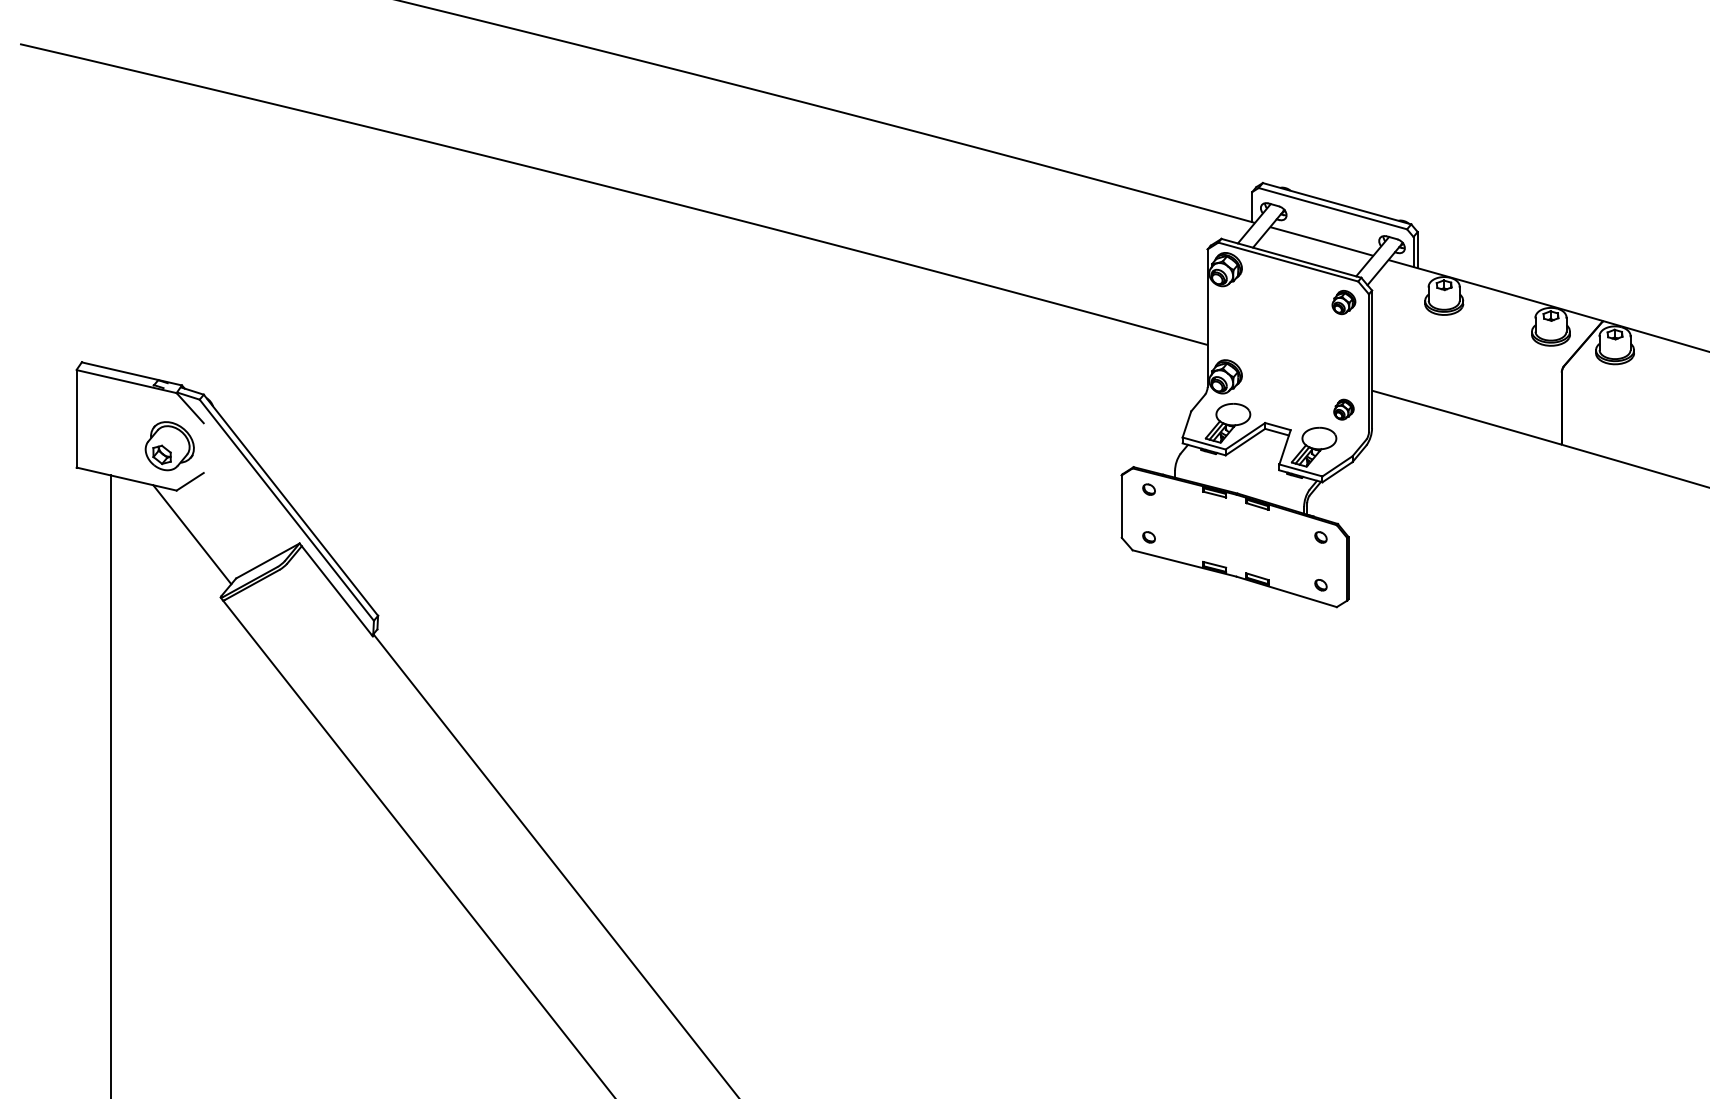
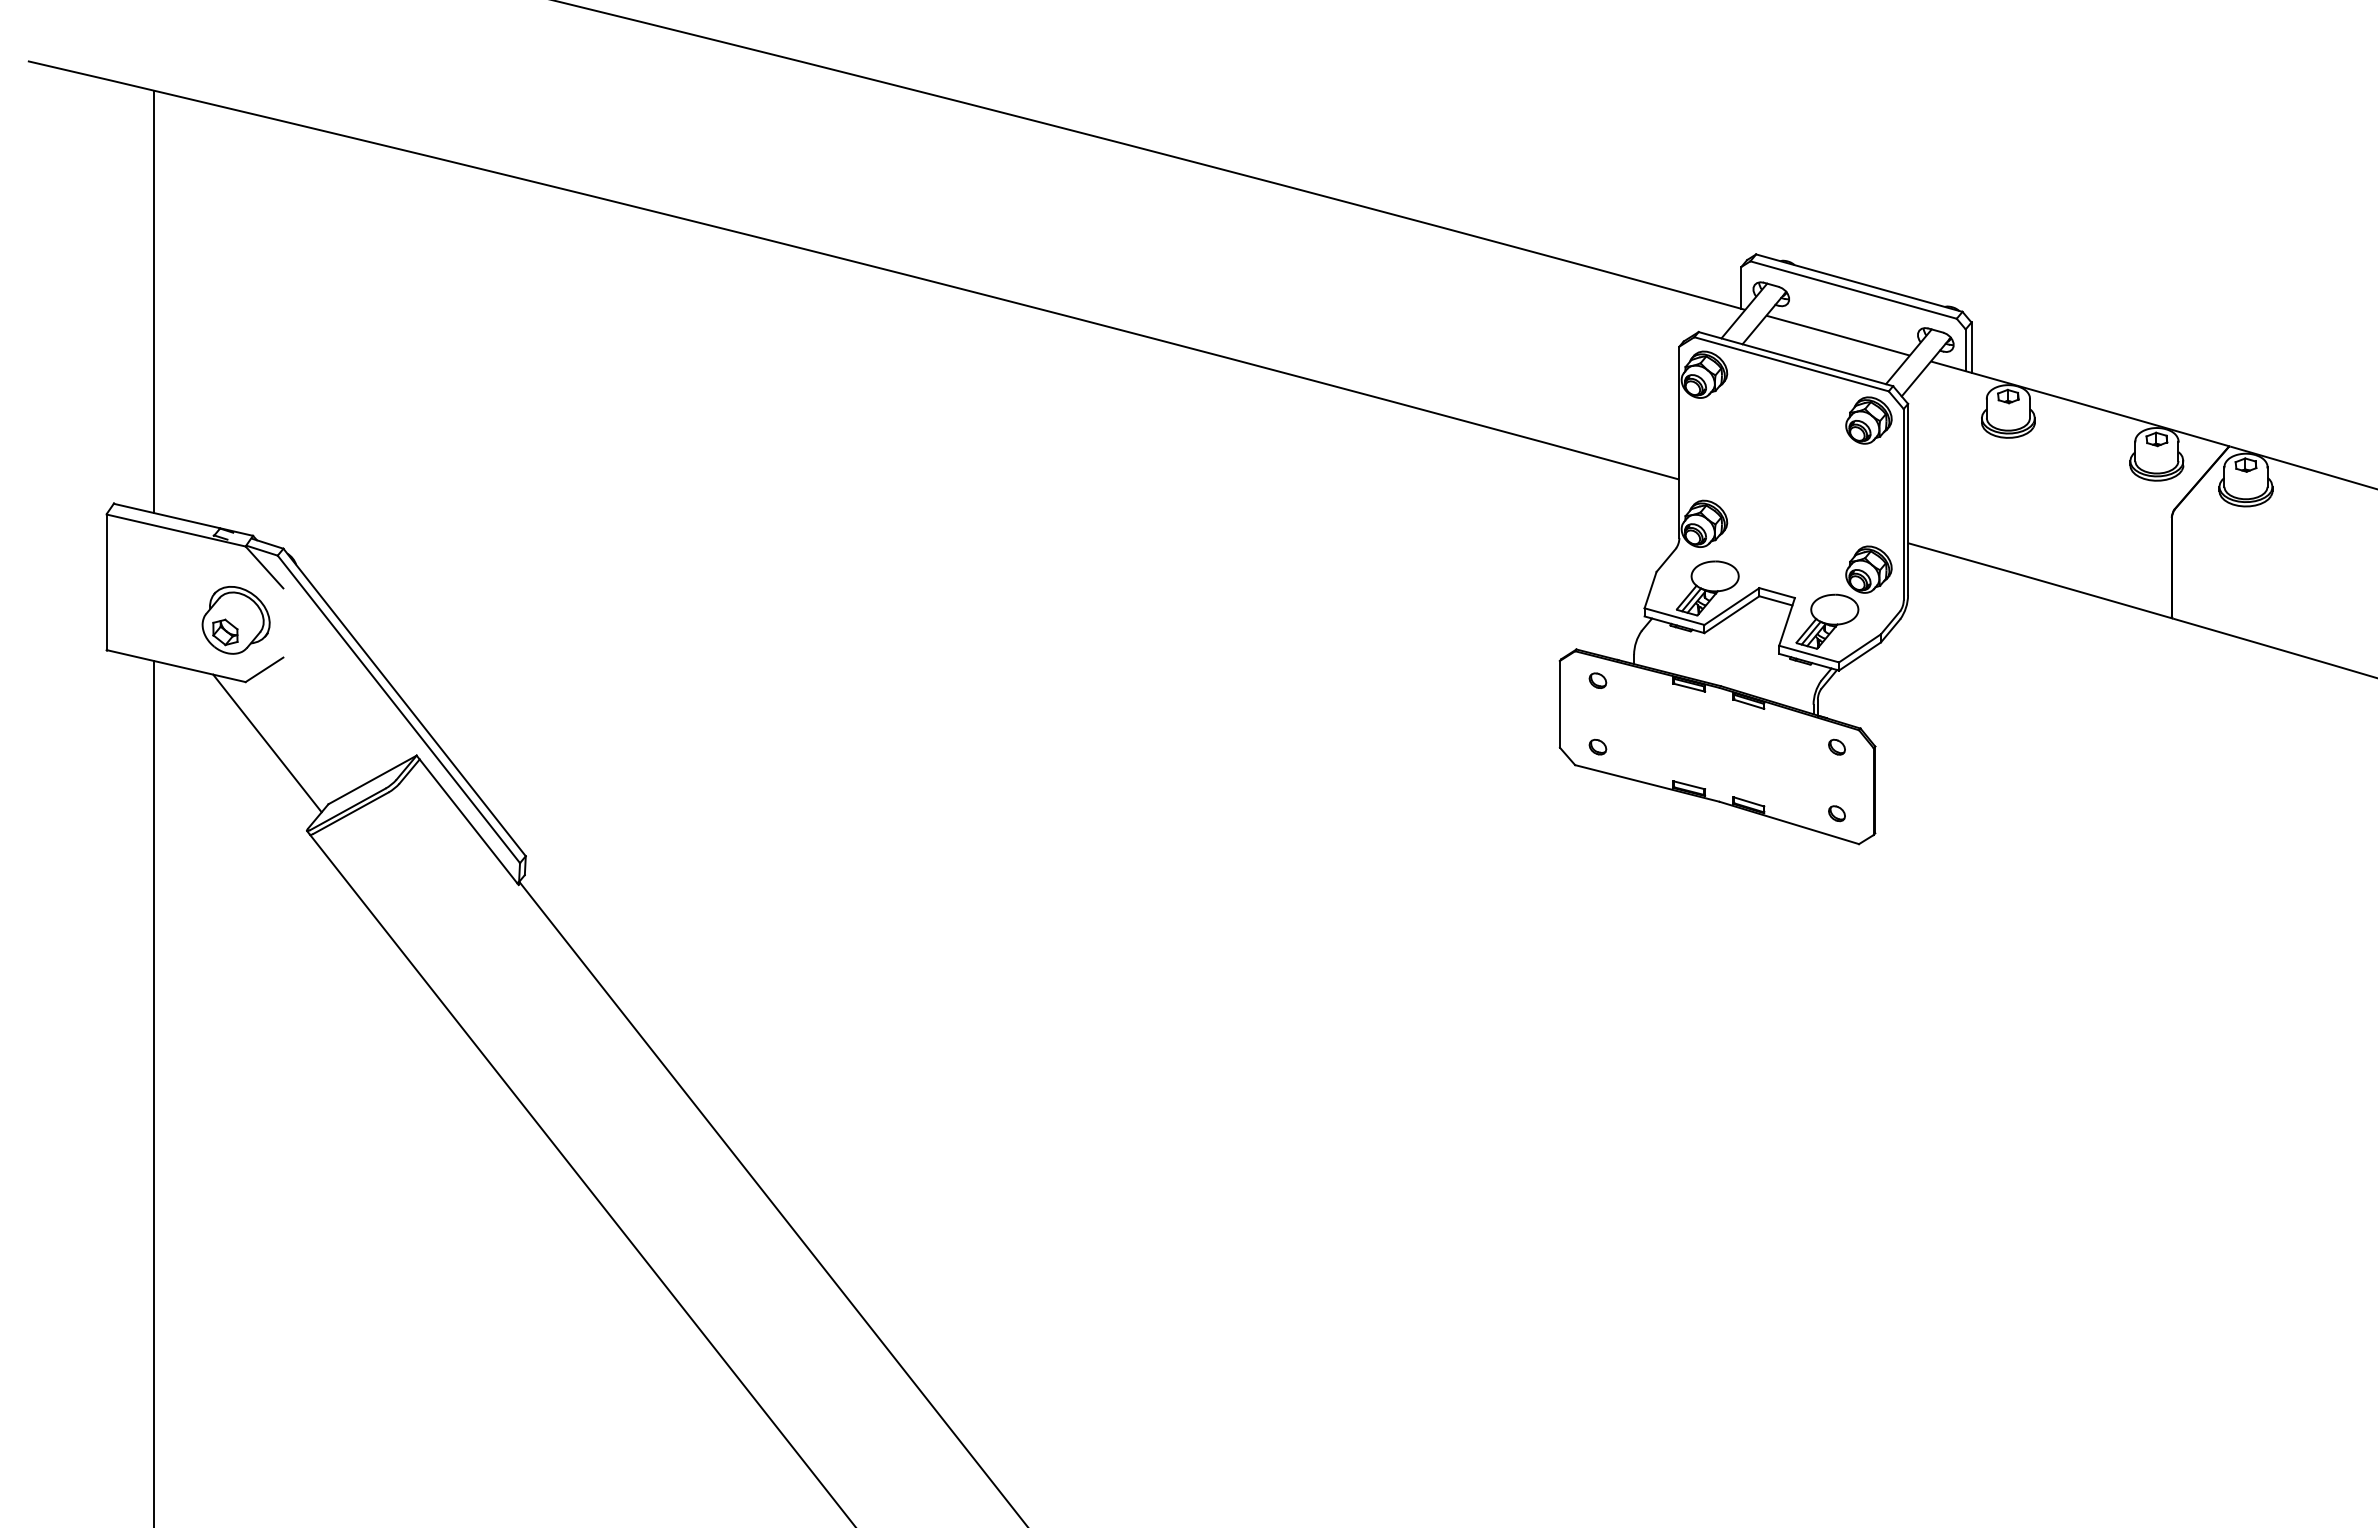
line: (111, 216) -> (154, 301), added
part: (1343, 302) -> (1868, 420), size x1.43
part: (1343, 409) -> (1868, 569), size x1.67

